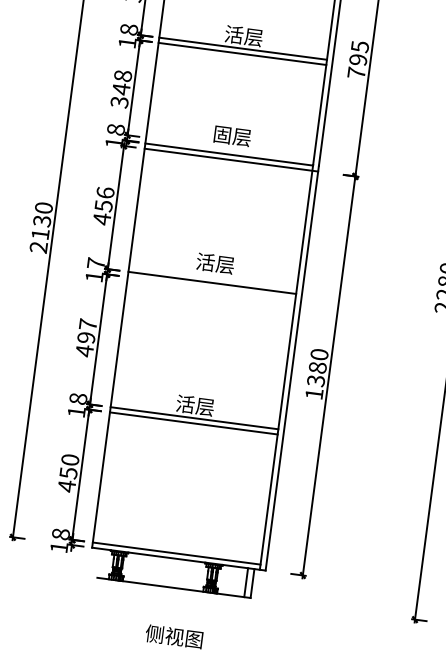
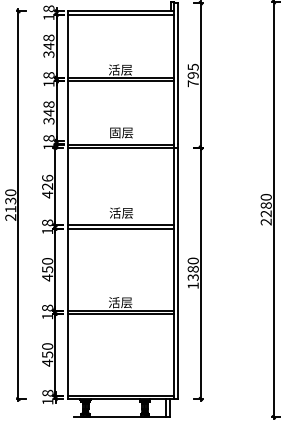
text: (103, 205) -> (47, 186), 456 -> 426
text: (96, 262) -> (47, 222), 17 -> 18
line: (210, 287) -> (120, 228), added
text: (87, 331) -> (47, 265), 497 -> 450

